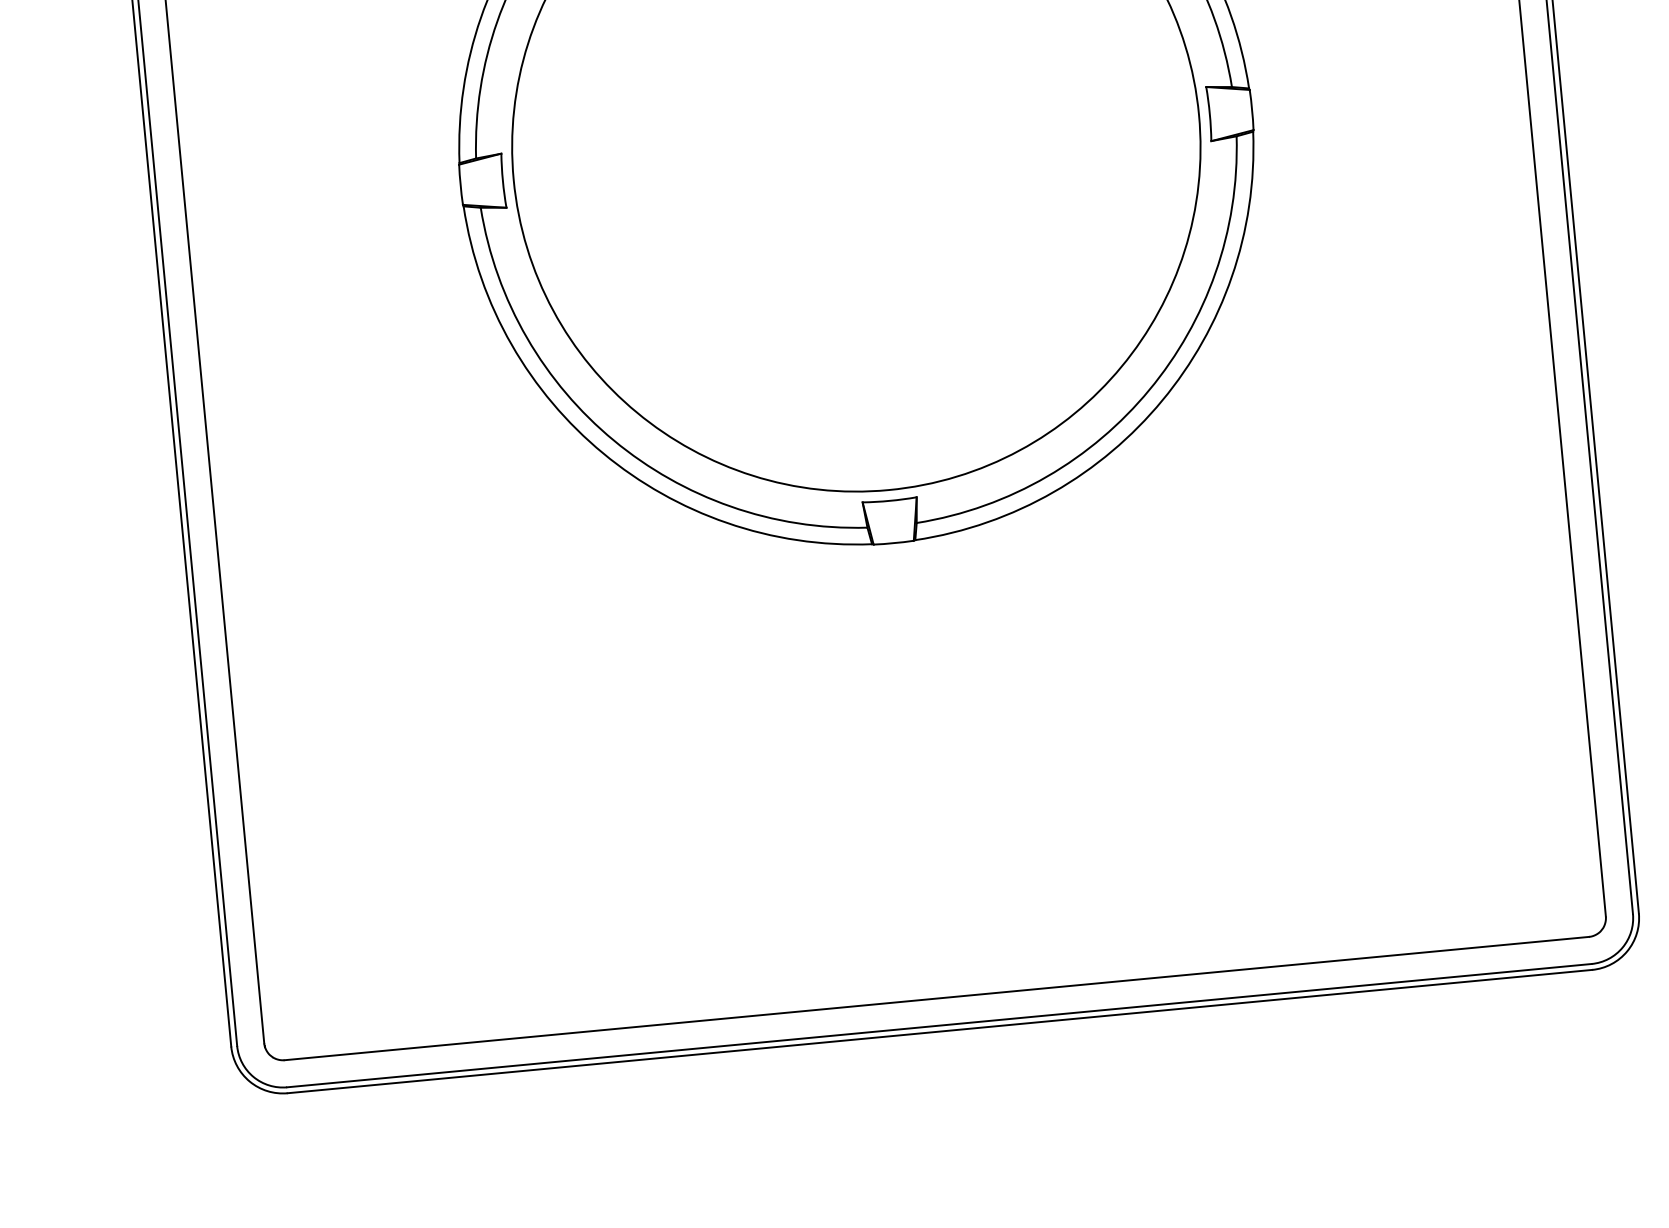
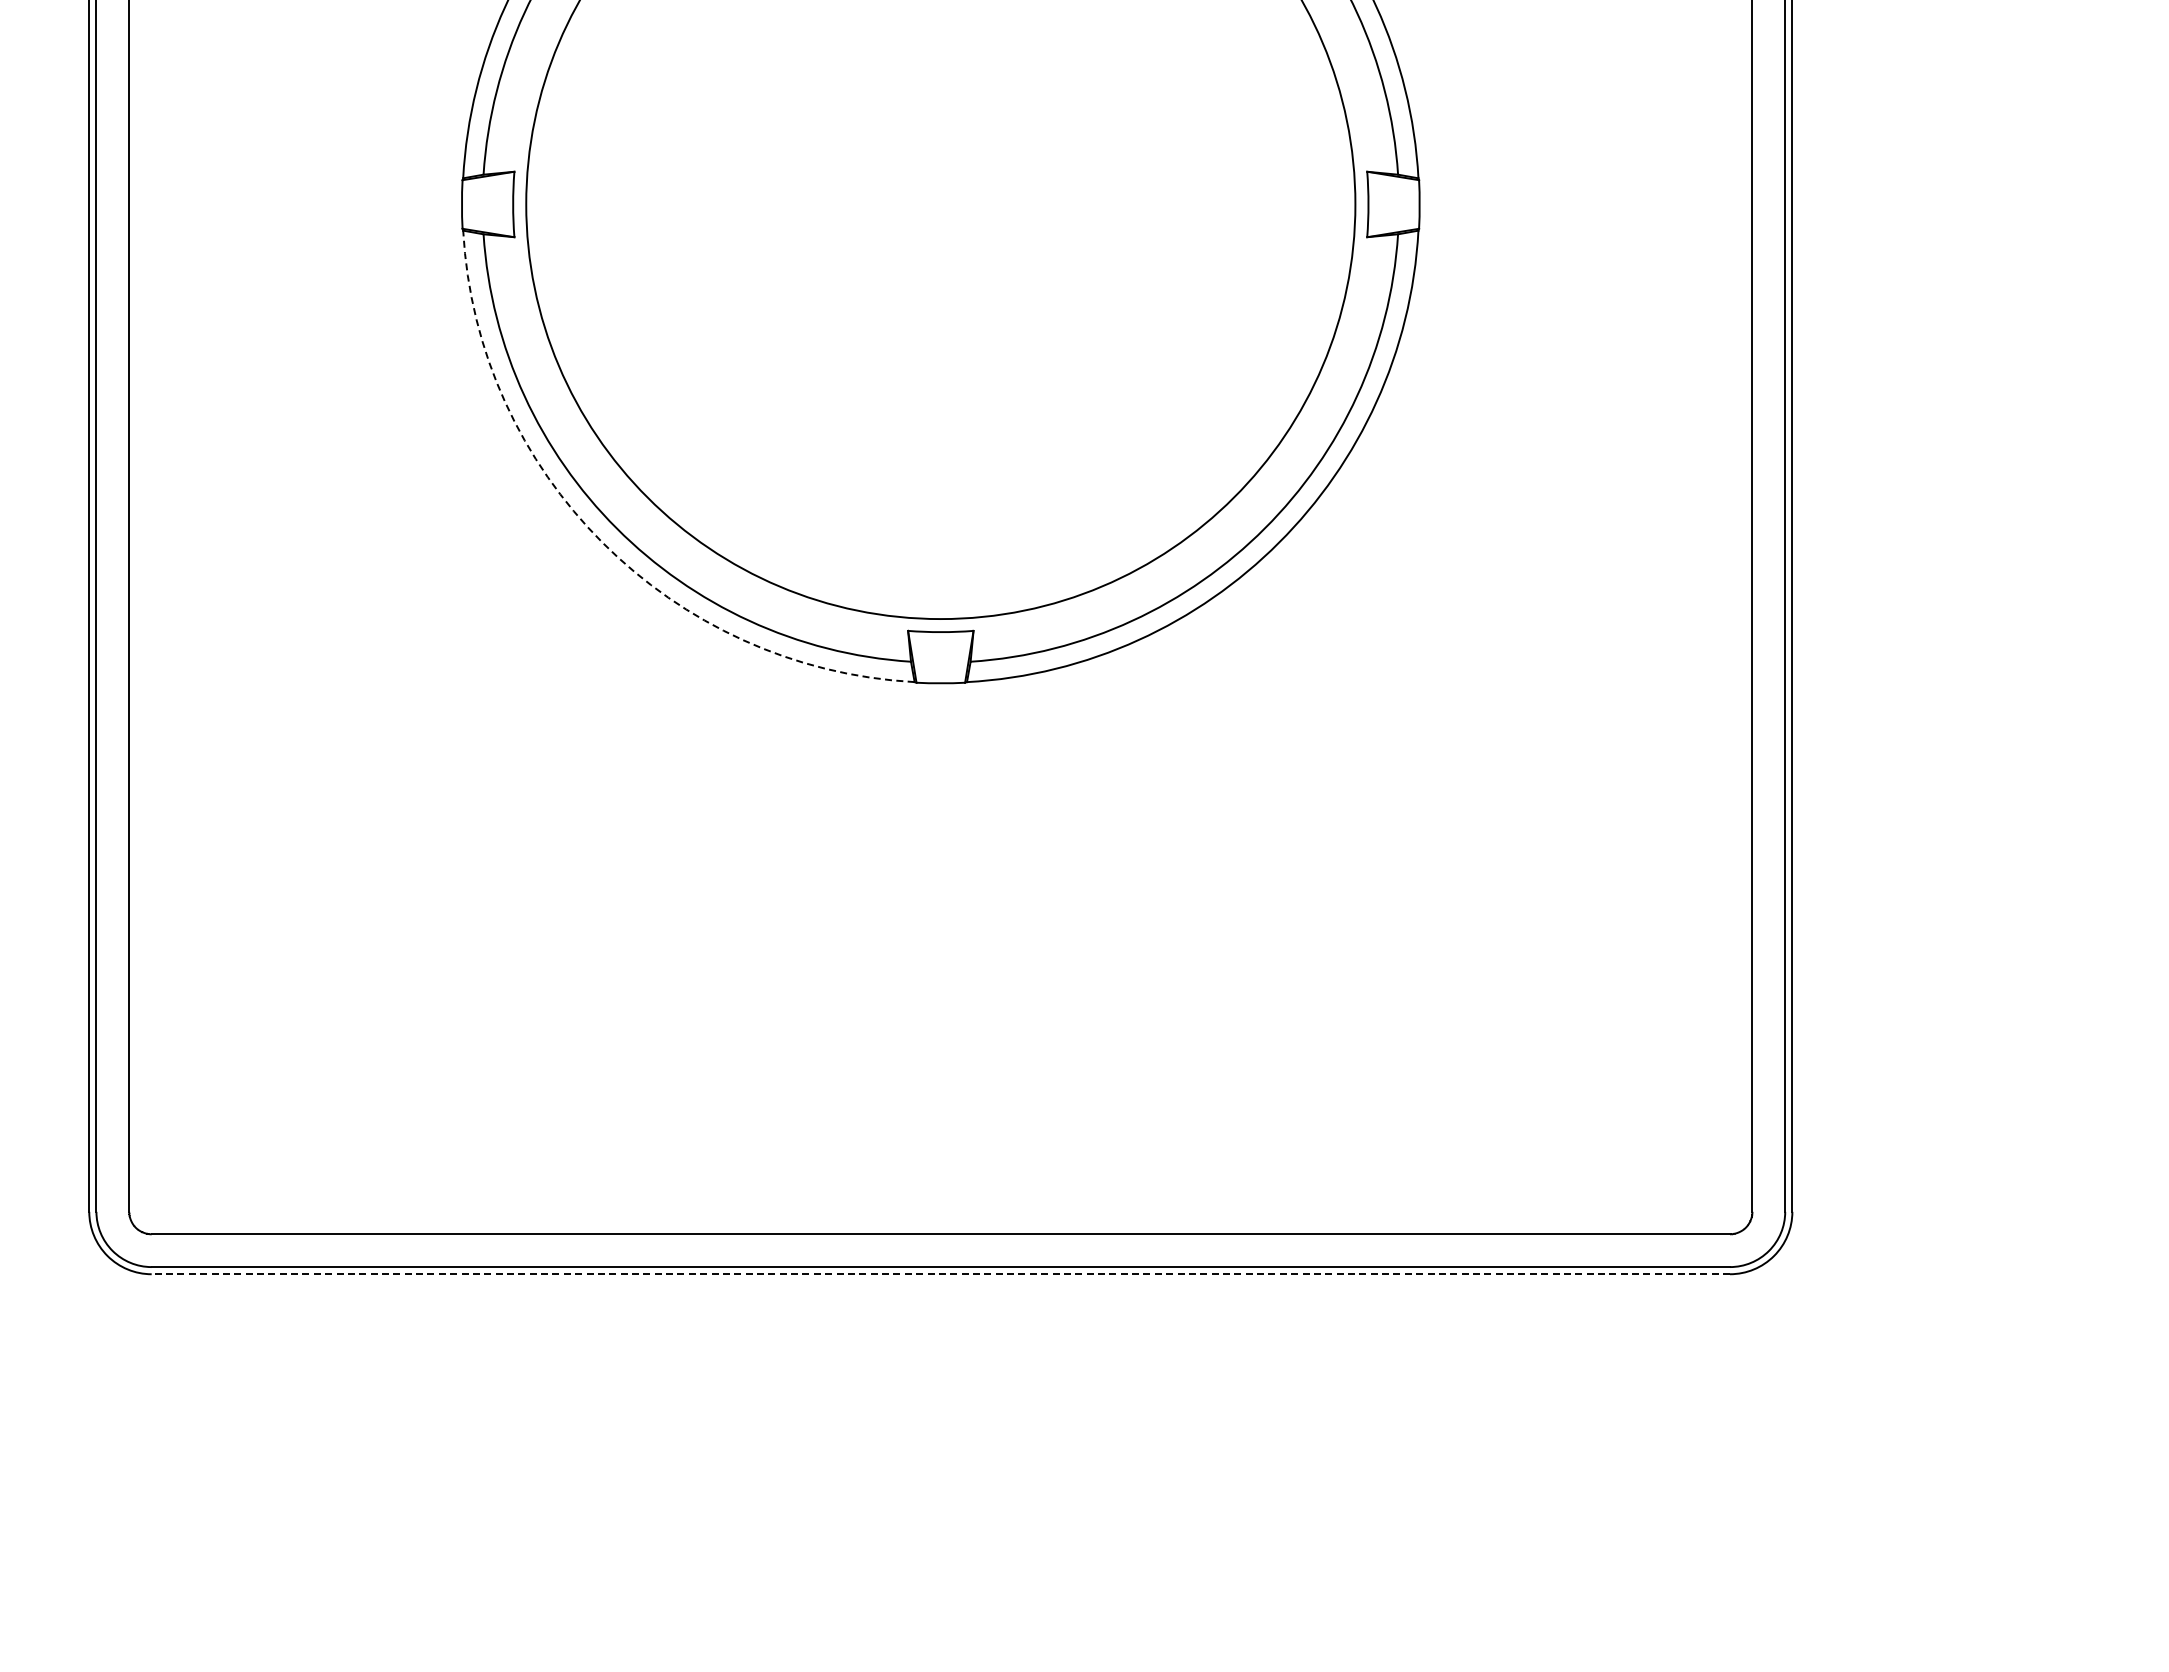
arc: (603, 453) -> (602, 542), solid -> dashed
line: (939, 1031) -> (940, 1274), solid -> dashed

